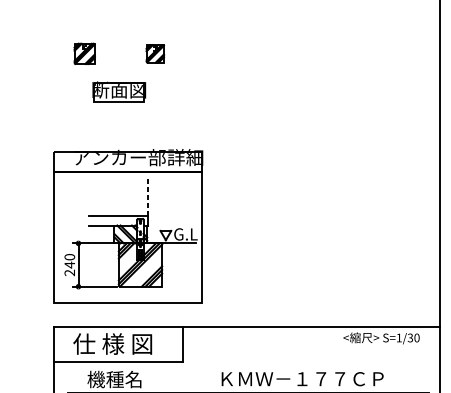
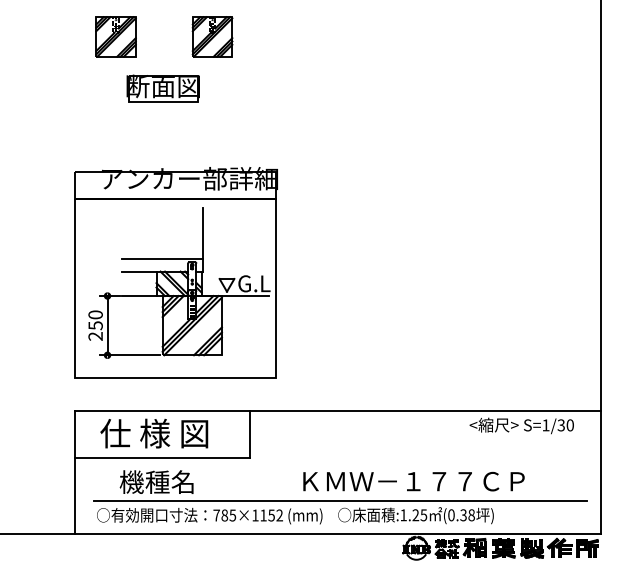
part: (84, 53) -> (115, 36), size x1.43
part: (155, 53) -> (212, 36), size x1.67
line: (147, 196) -> (202, 232), dashed -> solid
text: (69, 264) -> (95, 325), 240 -> 250

